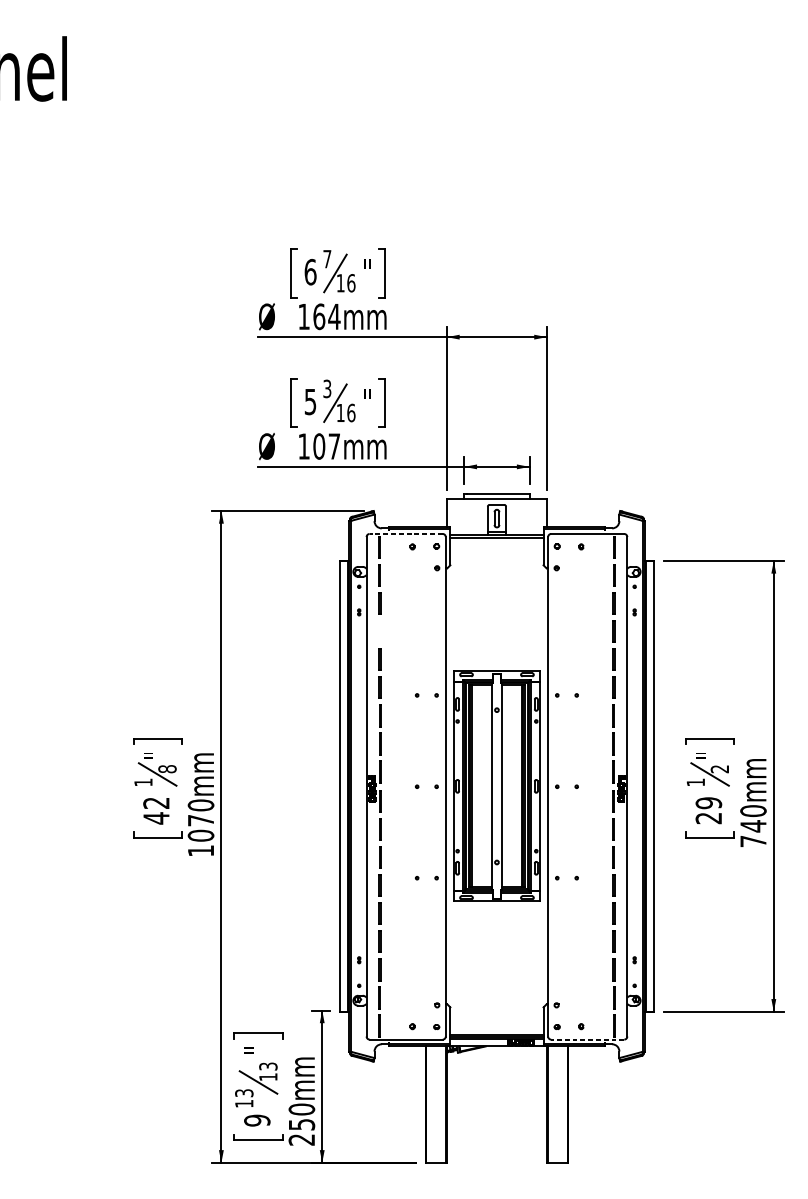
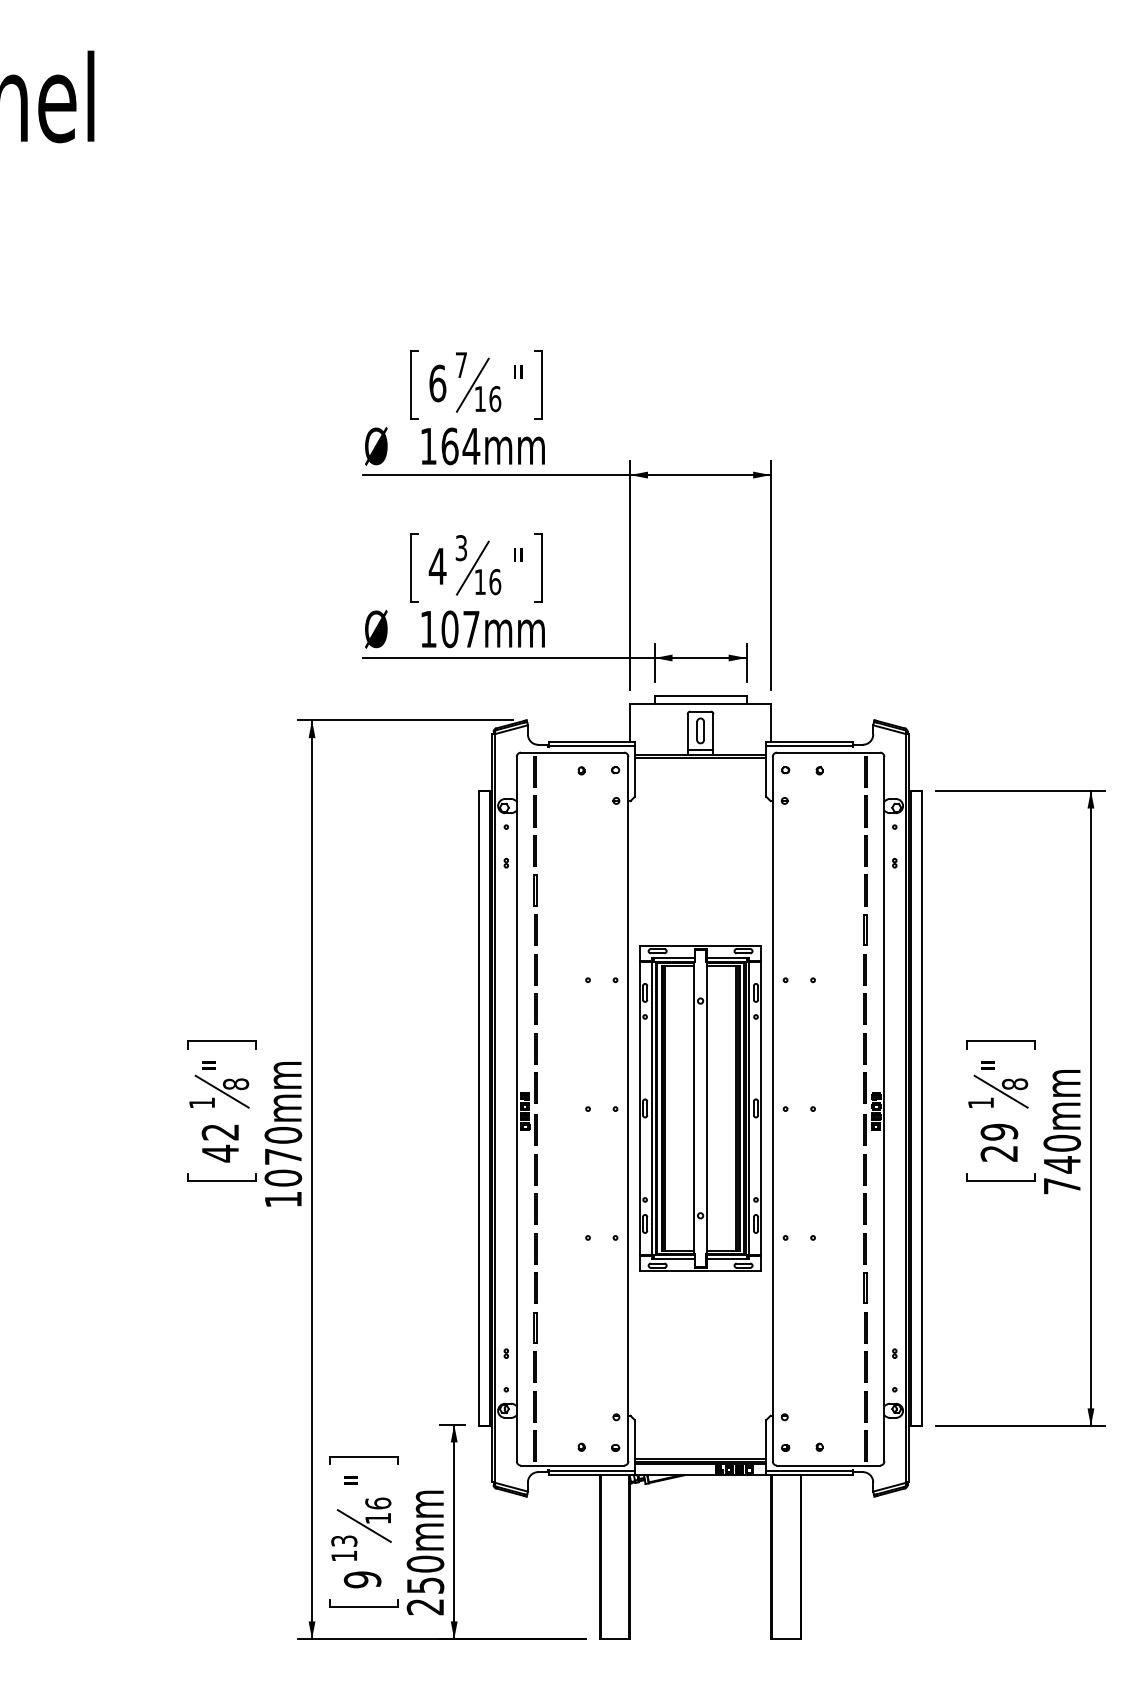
text: (310, 401) -> (437, 566), 5 -> 4
line: (406, 533) -> (572, 752), dashed -> solid
line: (379, 631) -> (534, 890), added
text: (720, 769) -> (1015, 1084), 2 -> 8
line: (587, 1039) -> (828, 1465), dashed -> solid
text: (268, 1066) -> (378, 1503), 13 -> 16

